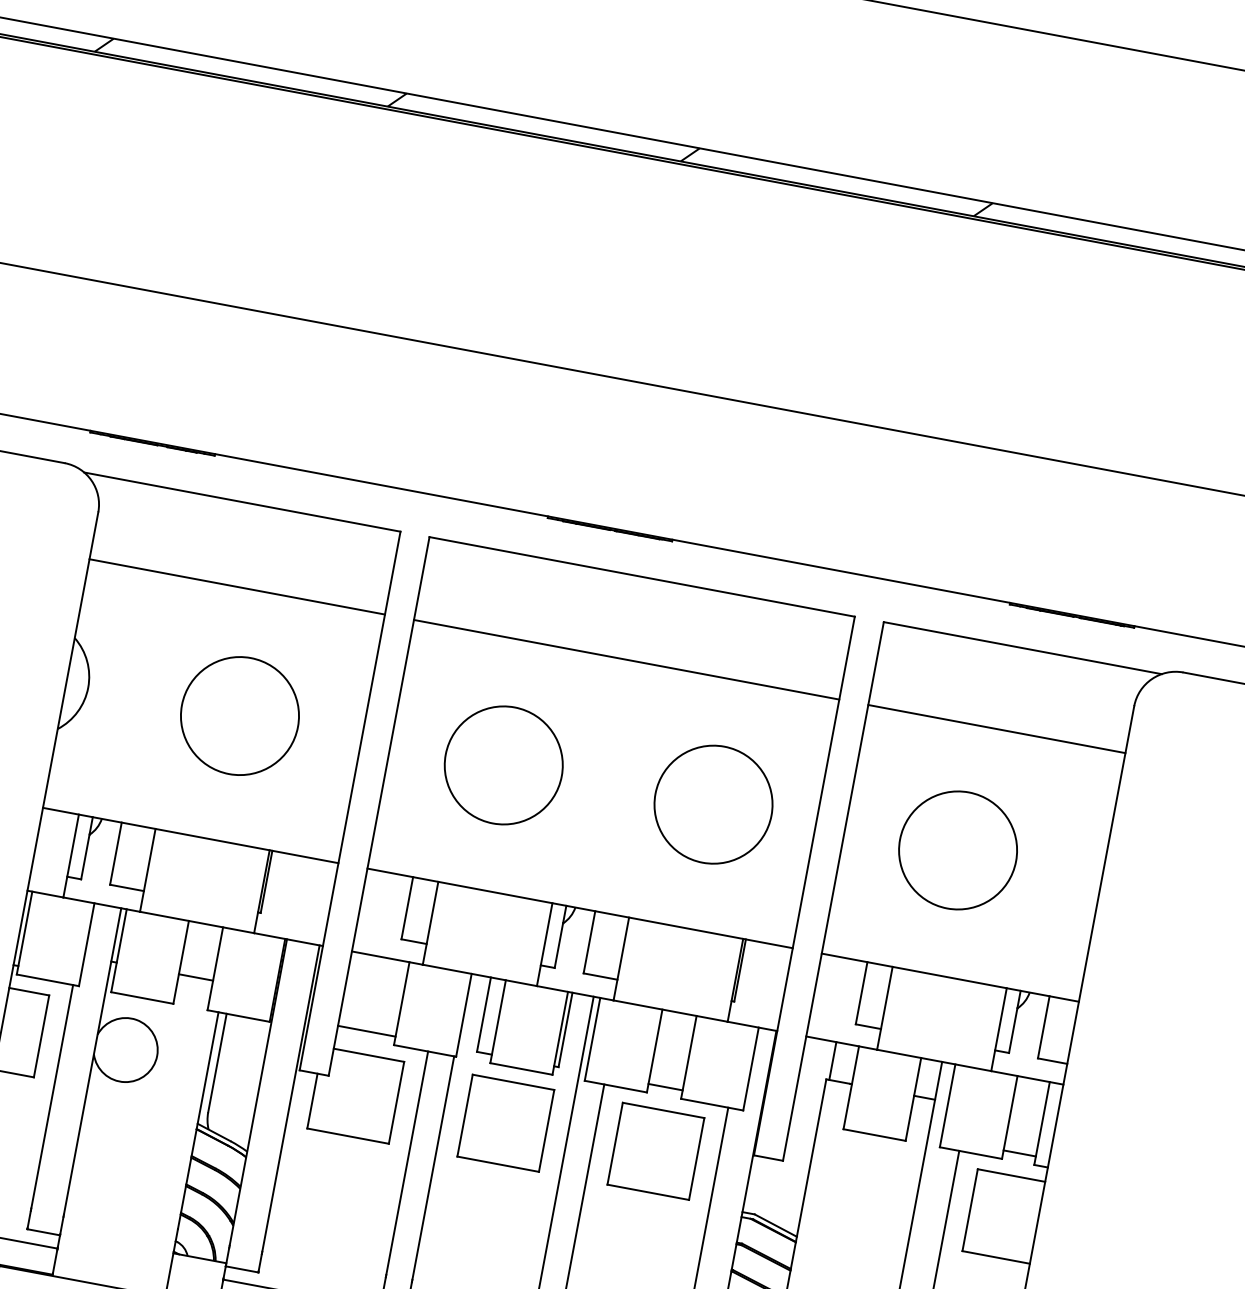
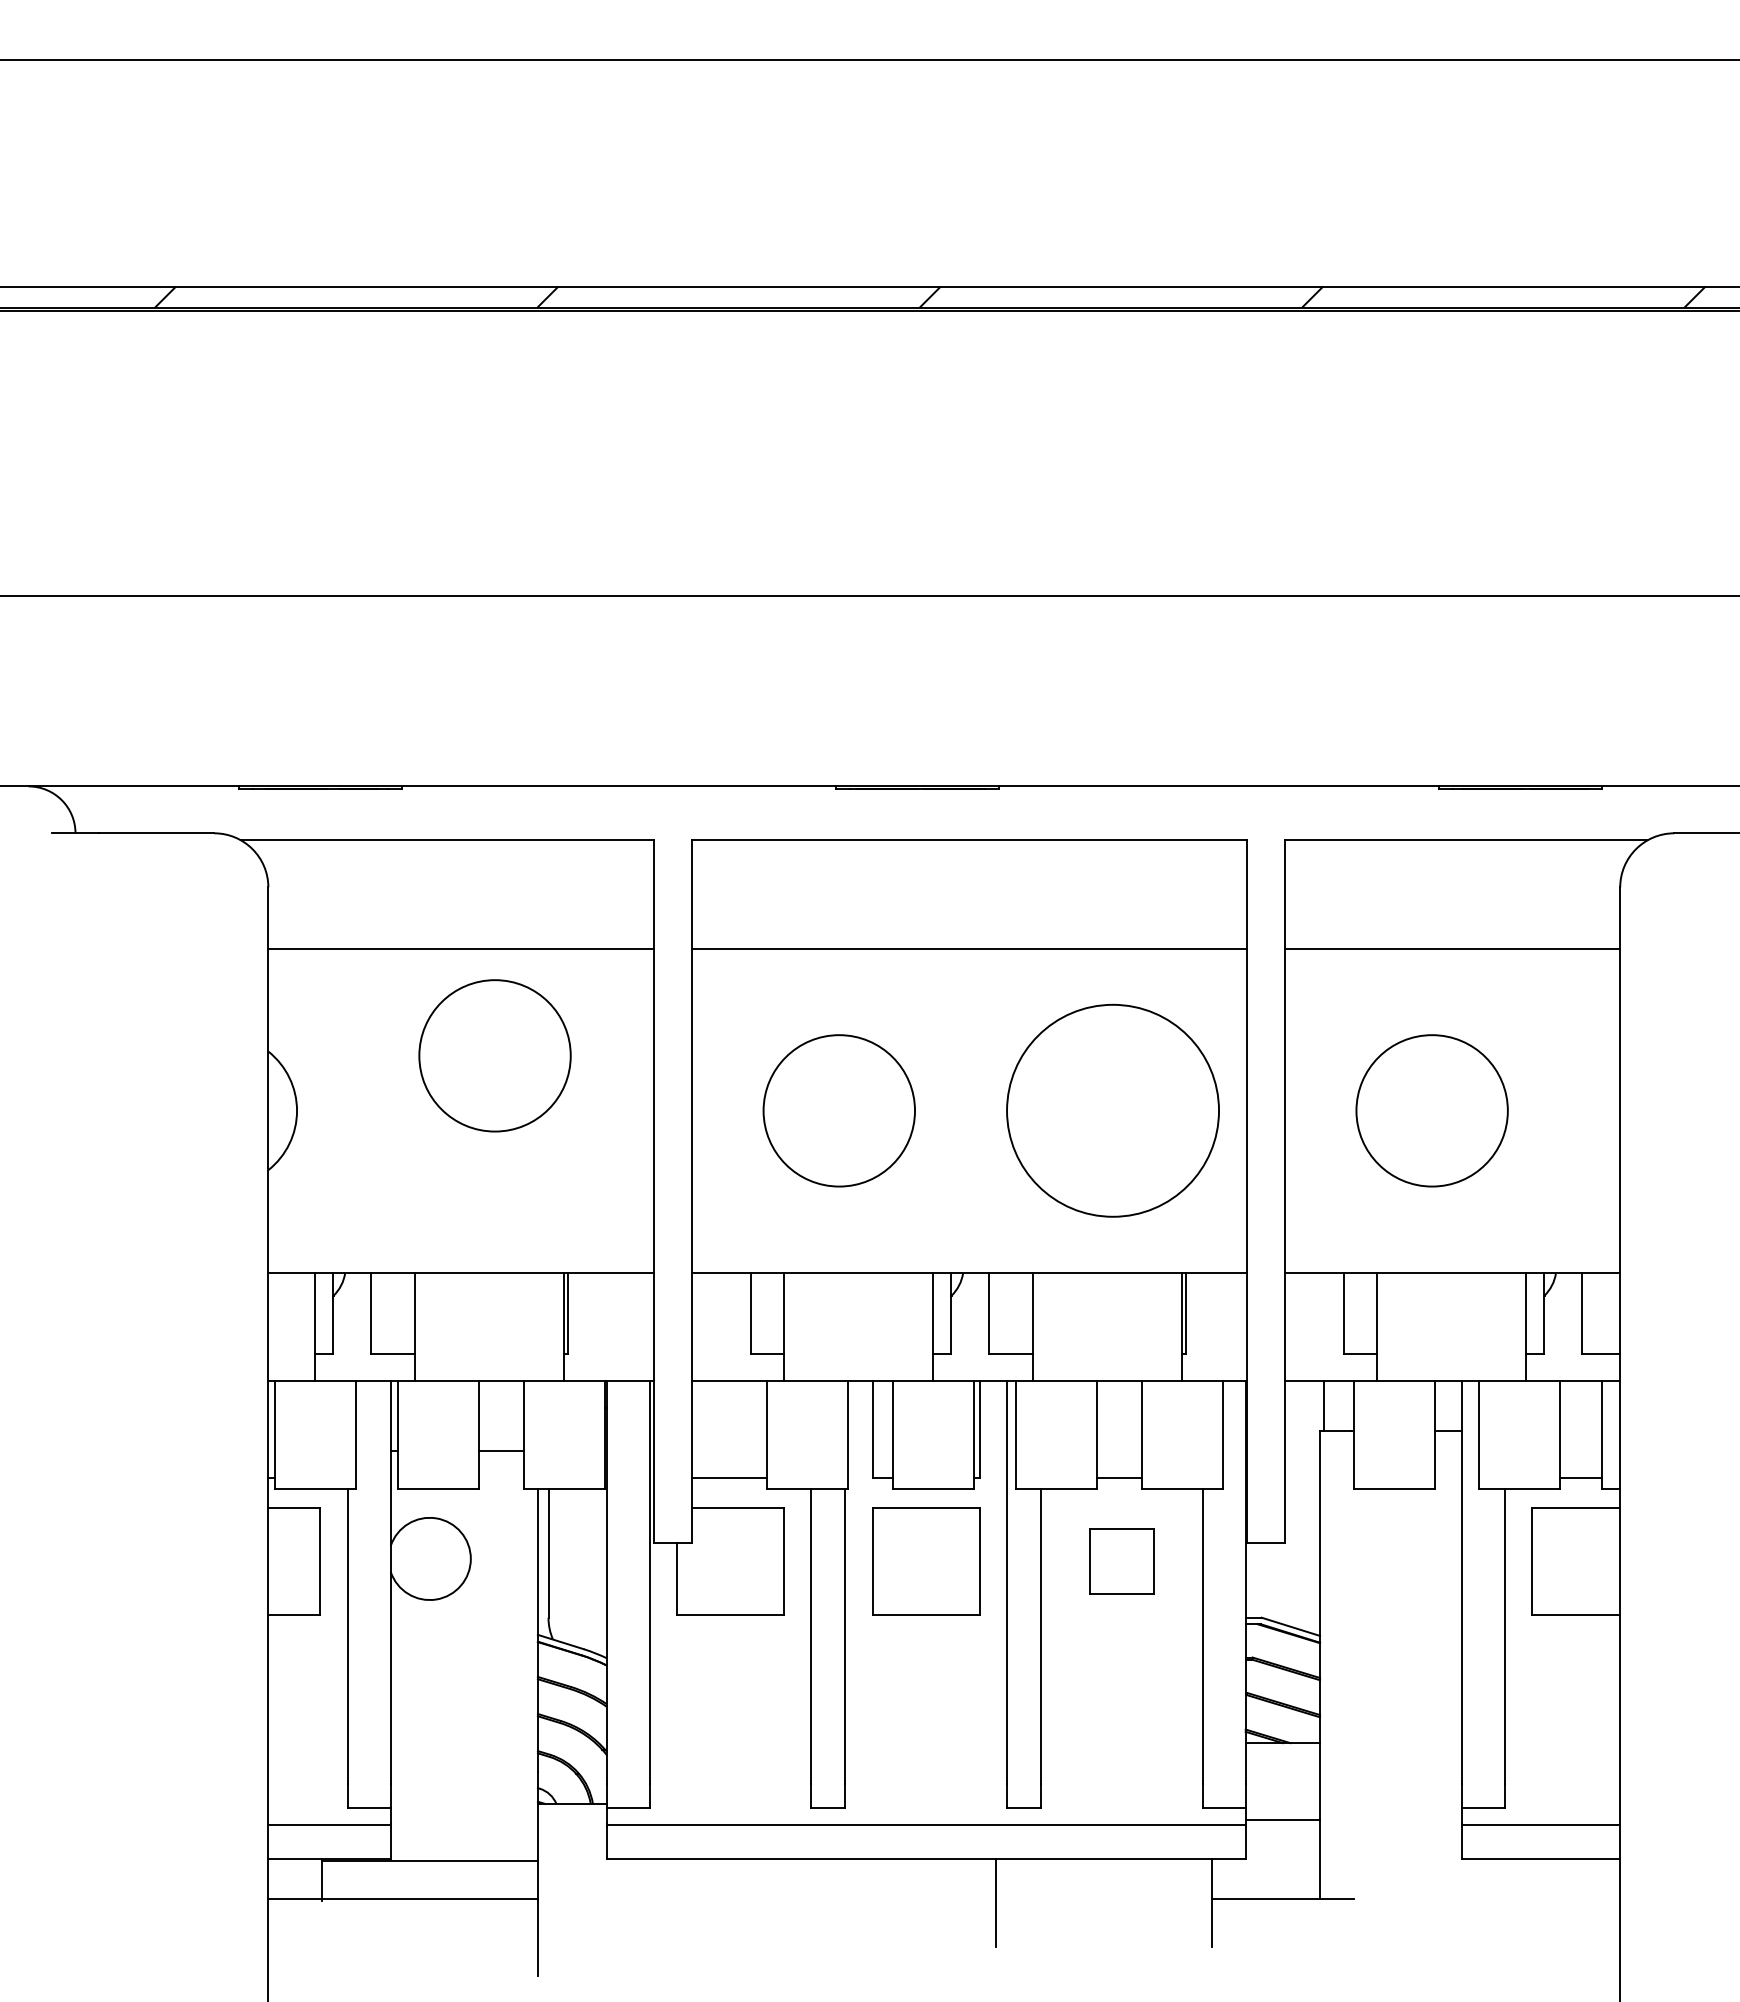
circle: (239, 715) -> (494, 1055), moved
circle: (713, 804) -> (1112, 1110), size x1.4
part: (655, 1151) -> (1121, 1561), size x0.6

